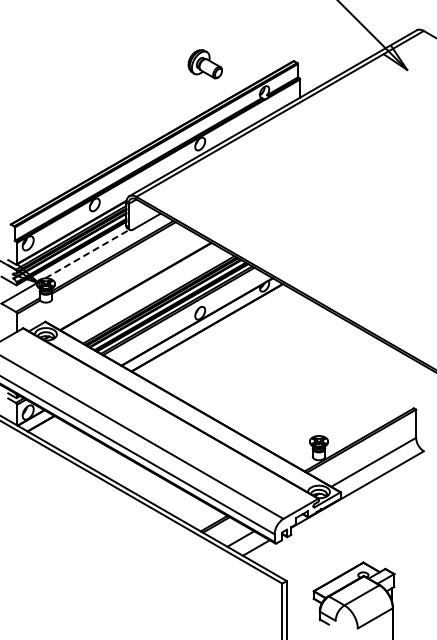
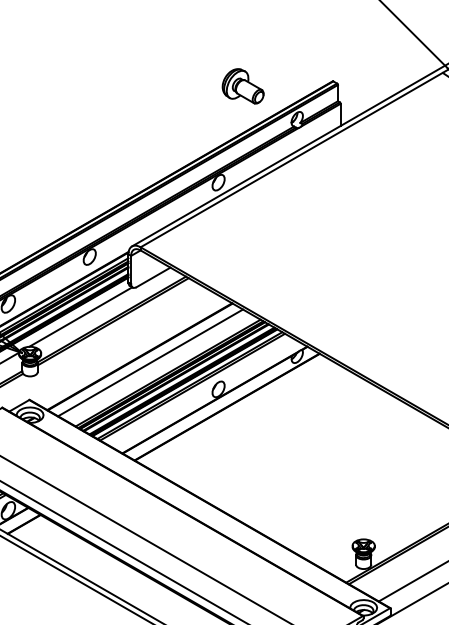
part: (204, 64) -> (242, 86), moved
line: (87, 254) -> (80, 317), dashed -> solid
line: (144, 291) -> (150, 362), added

